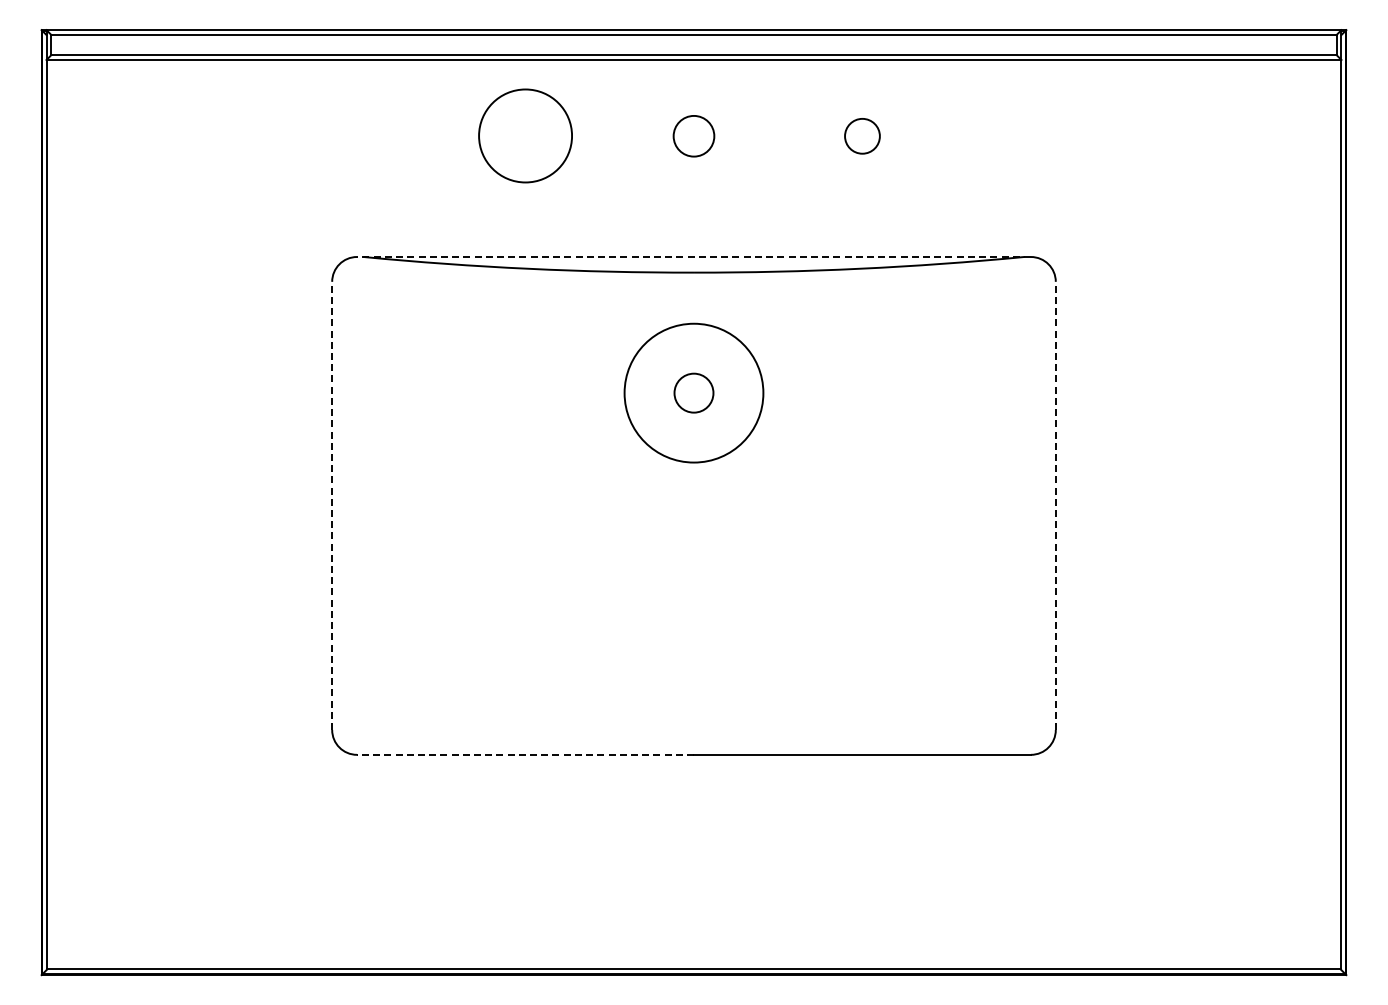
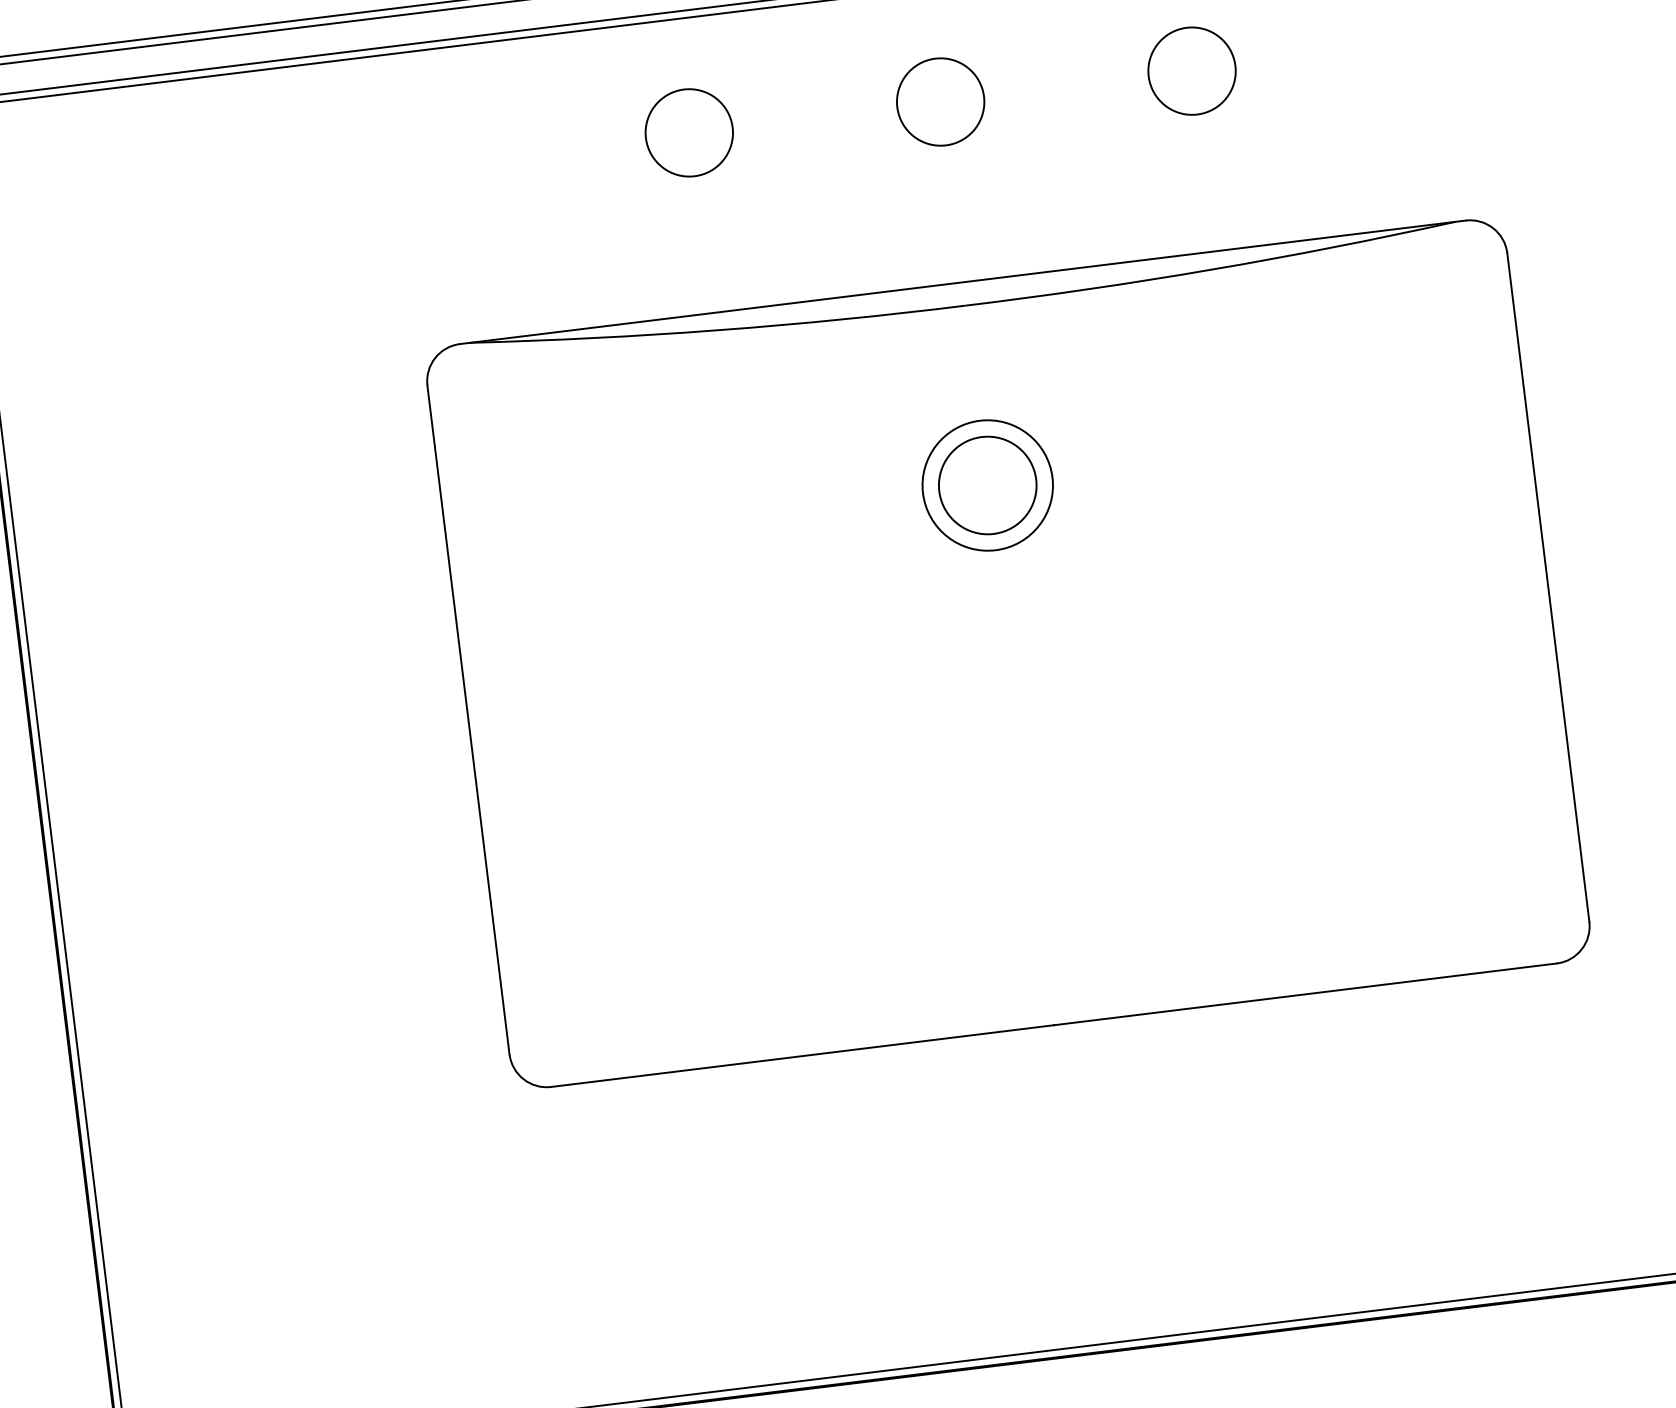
circle: (525, 136) -> (689, 133), size x0.62
circle: (693, 136) -> (939, 102), size x1.43
circle: (862, 136) -> (1192, 71), size x1.67
line: (694, 257) -> (963, 282), dashed -> solid
circle: (693, 392) -> (986, 484), size x0.62
circle: (693, 392) -> (986, 484), size x1.67
line: (332, 505) -> (468, 719), dashed -> solid
line: (1055, 505) -> (1547, 586), dashed -> solid
line: (525, 754) -> (802, 1055), dashed -> solid

